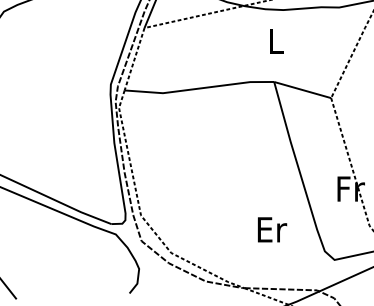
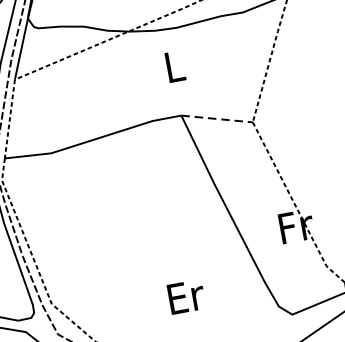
line: (302, 90) -> (216, 119), solid -> dashed
text: (272, 229) -> (186, 296), moved

